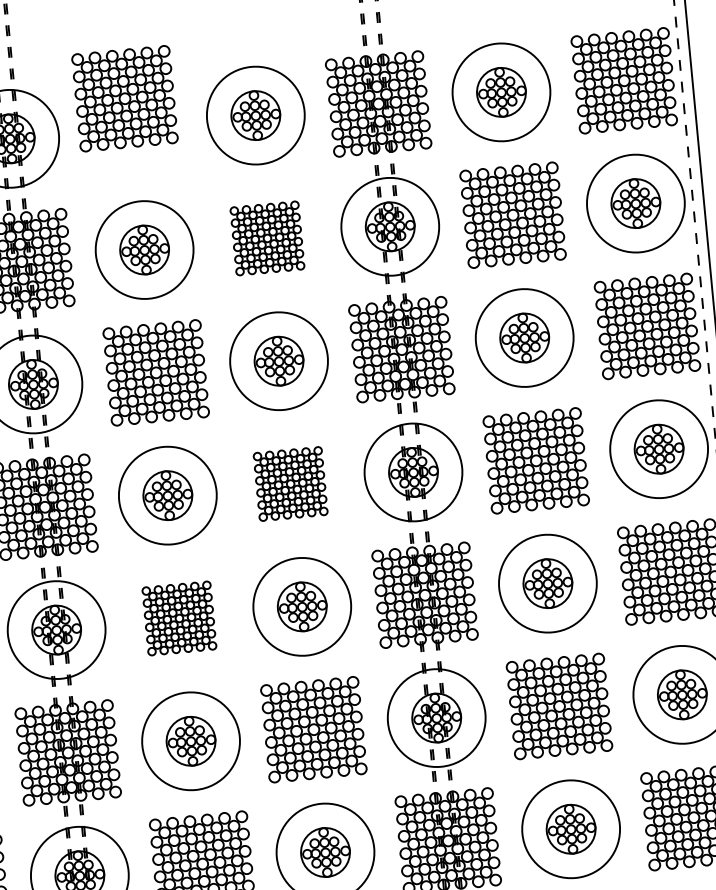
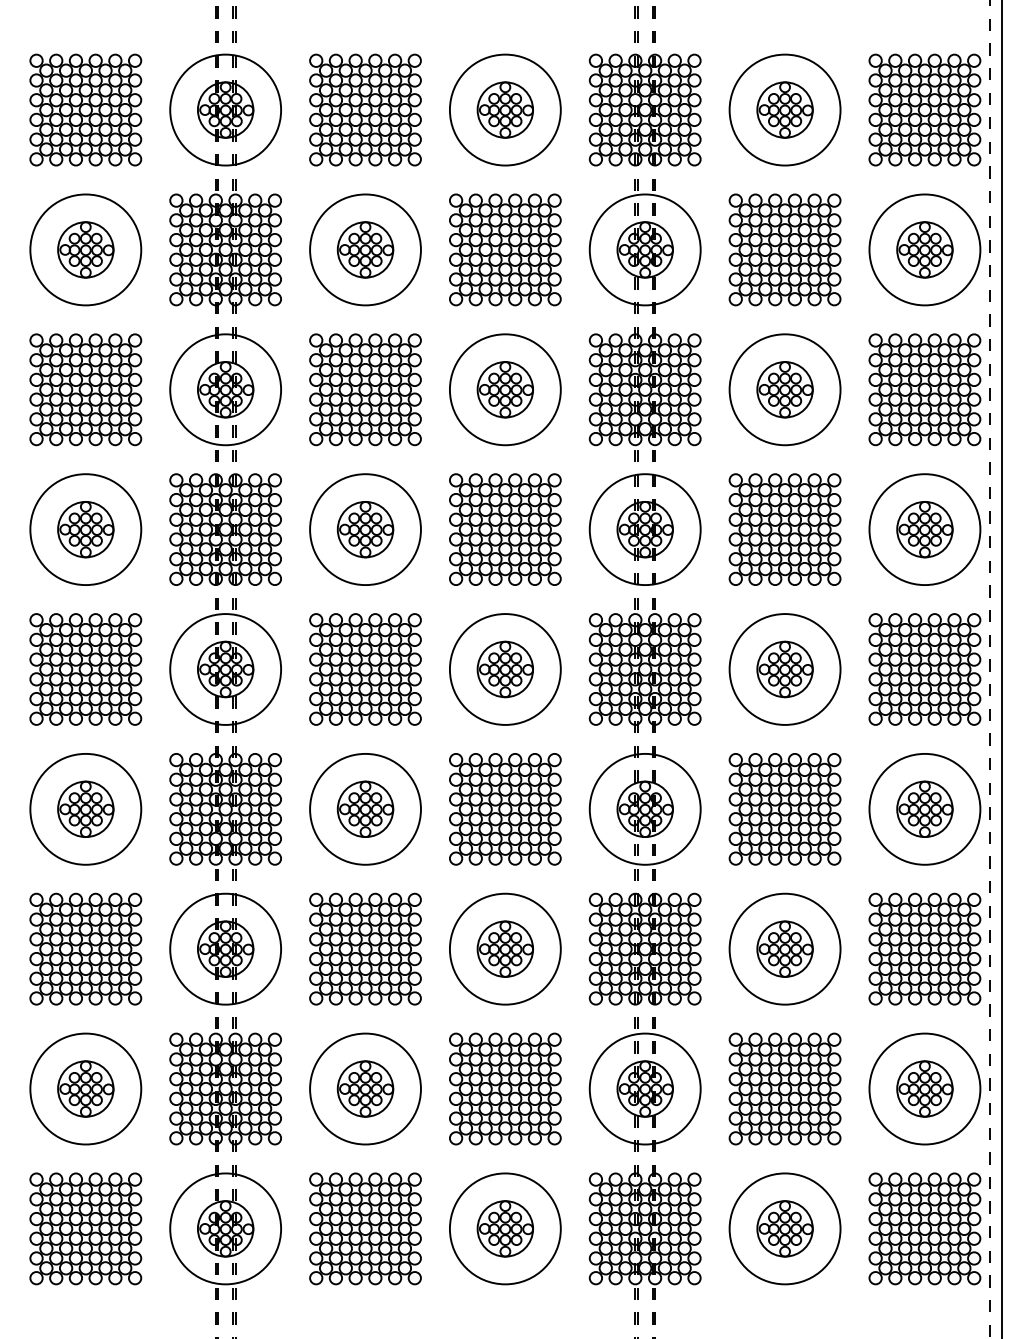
part: (124, 98) -> (365, 109), moved
part: (267, 238) -> (505, 249), size x1.43
part: (290, 483) -> (505, 529), size x1.43
part: (179, 618) -> (365, 669), size x1.43

